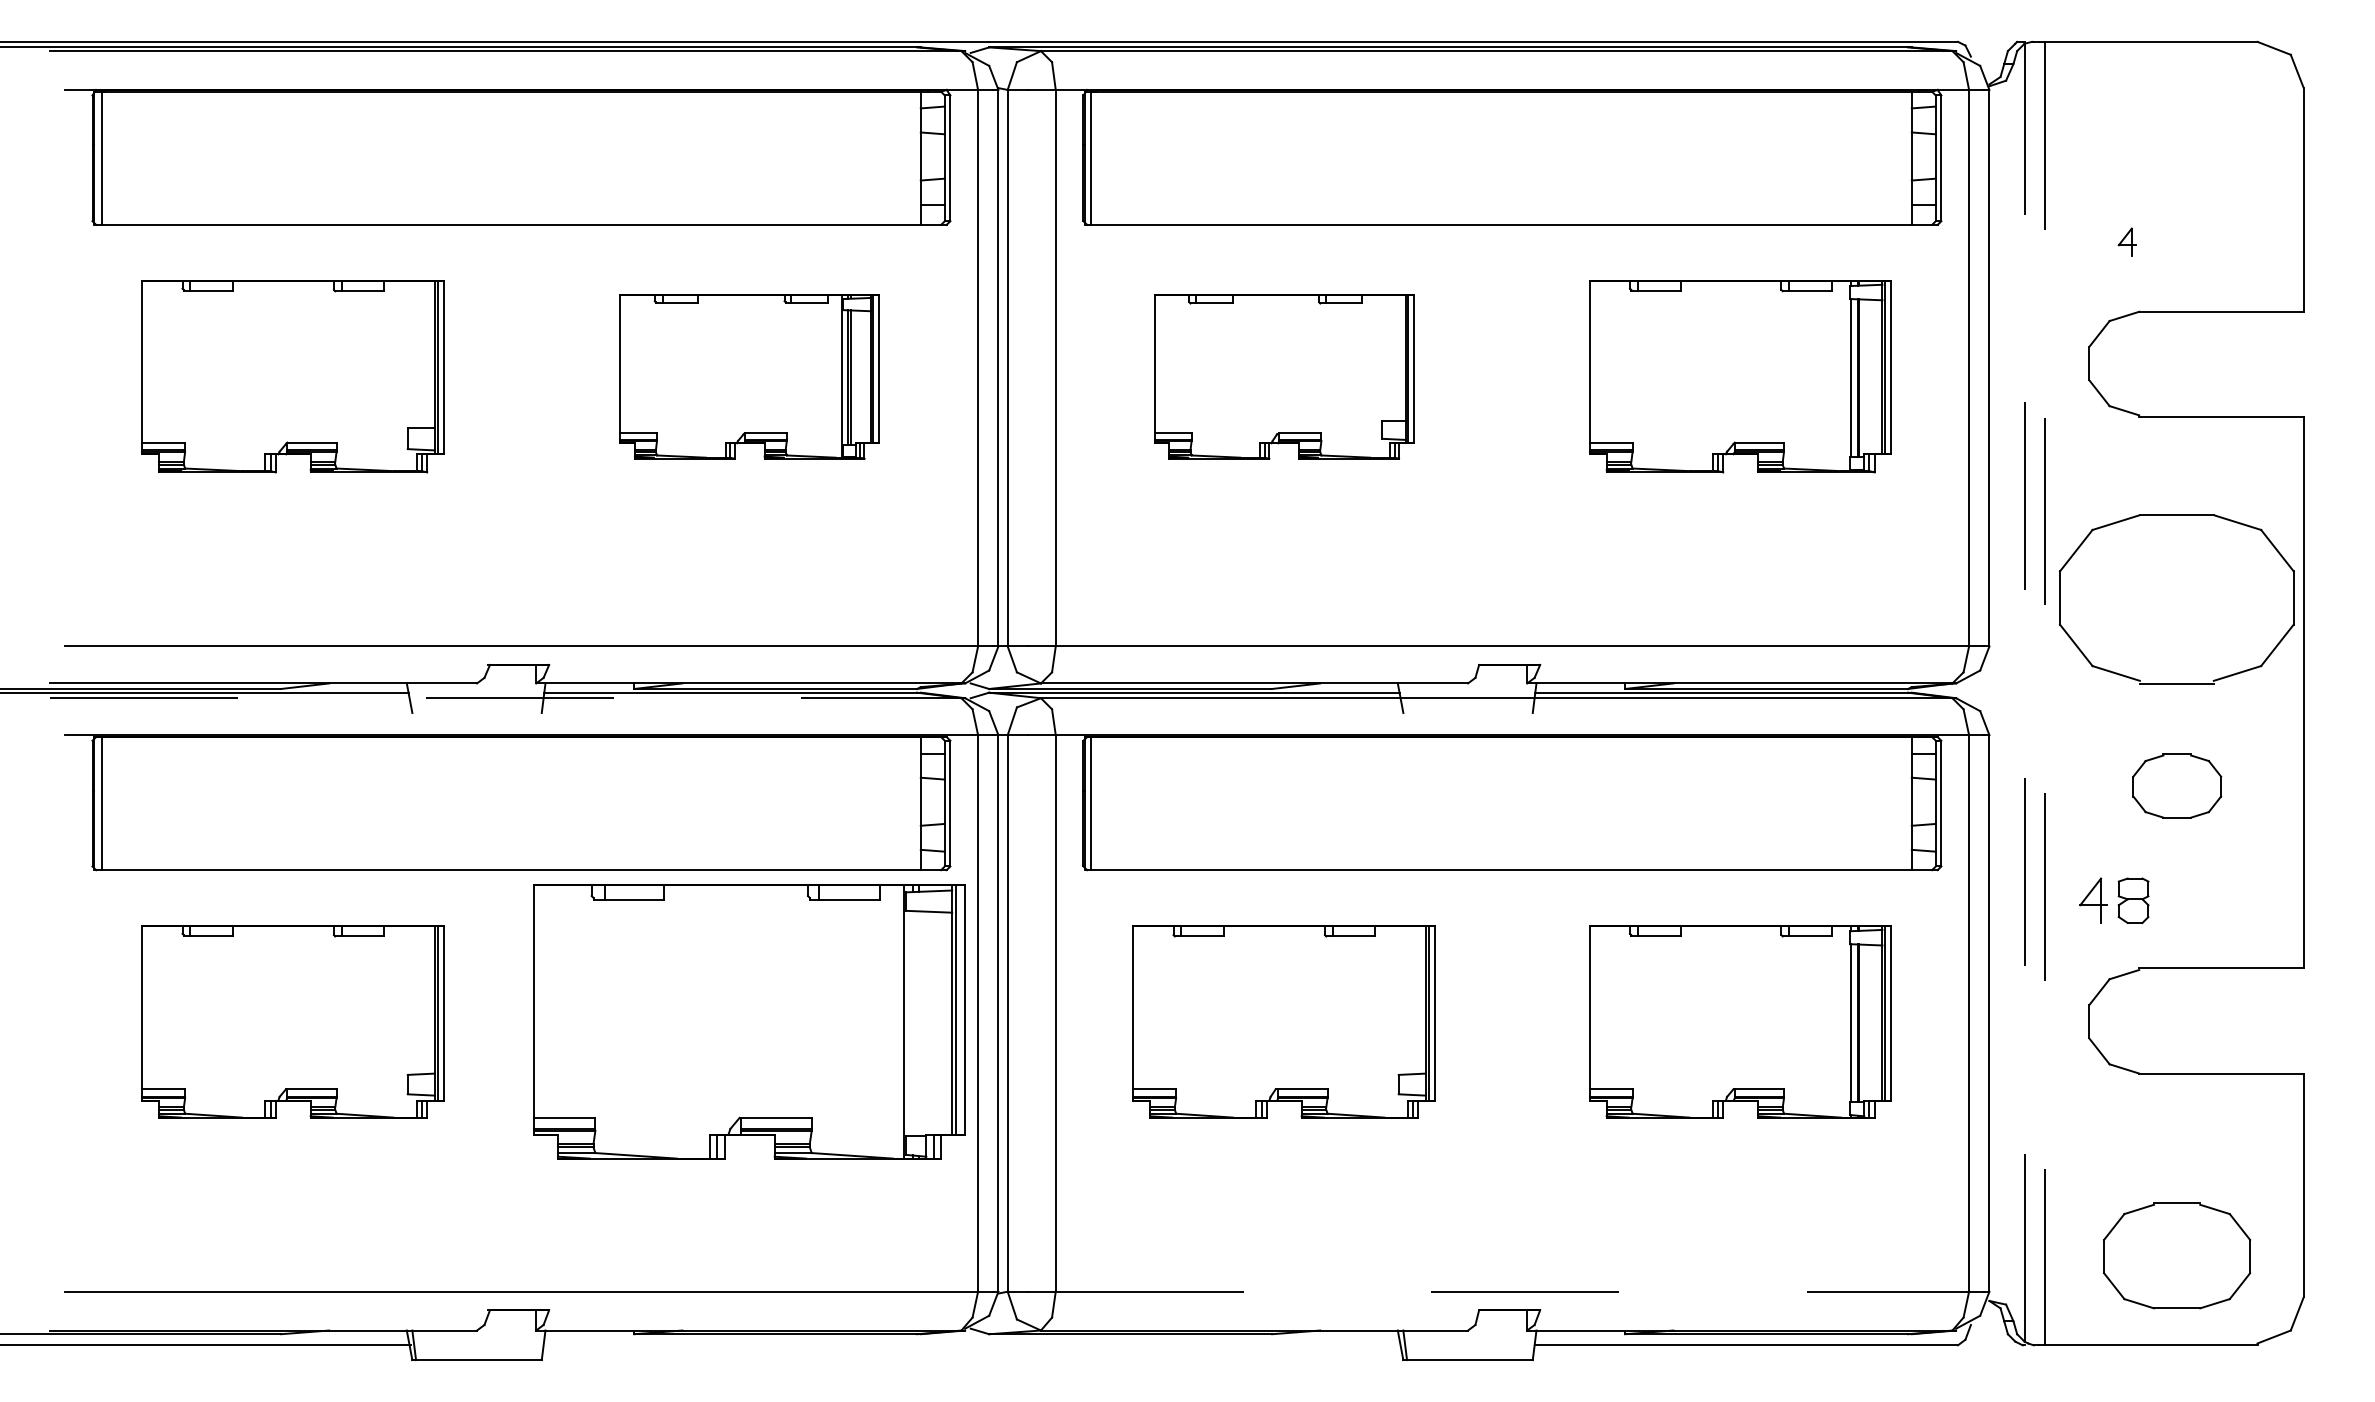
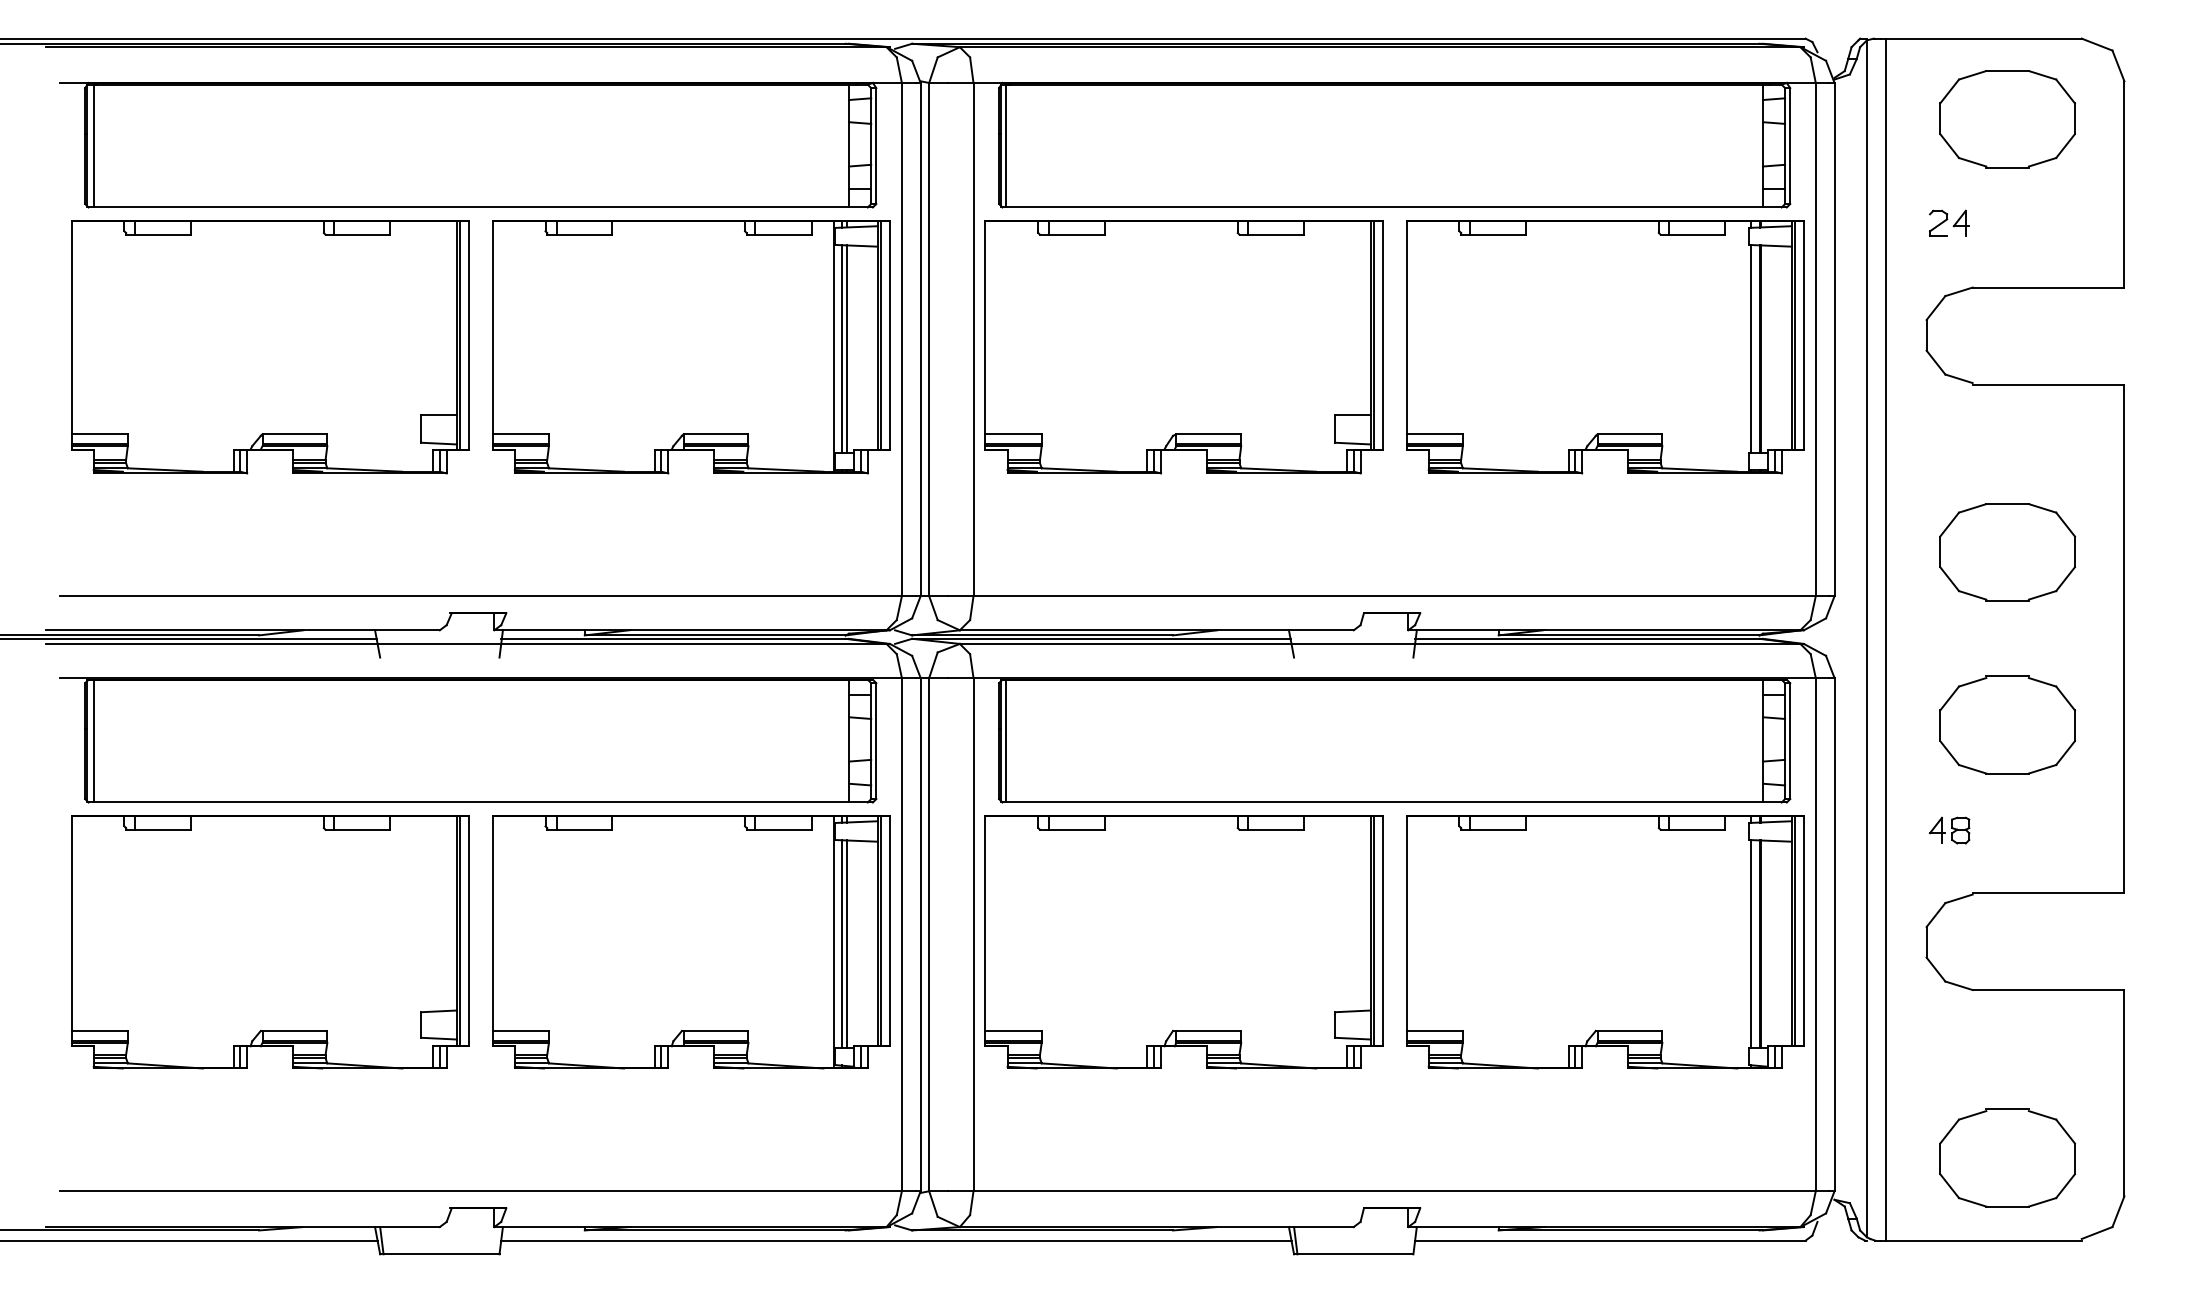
part: (2177, 129) -> (2007, 119), added
part: (2101, 241) -> (1937, 222), added
part: (293, 376) -> (270, 347), size x1.43
part: (749, 376) -> (691, 347), size x1.67
part: (1284, 376) -> (1184, 347), size x1.67
part: (1740, 376) -> (1604, 347), size x1.43
part: (2177, 598) -> (2007, 551), size x0.62
line: (2024, 692) -> (1866, 638), dashed -> solid
line: (2044, 693) -> (1885, 639), dashed -> solid
line: (505, 698) -> (466, 644), dashed -> solid
part: (2177, 785) -> (2007, 724), size x1.67
part: (2113, 900) -> (1948, 830), size x0.62
part: (293, 1021) -> (270, 942), size x1.43
part: (1284, 1021) -> (1184, 942), size x1.43
part: (1740, 1021) -> (1604, 942), size x1.43
line: (913, 1023) -> (842, 943), added
line: (918, 1023) -> (846, 943), added
line: (1512, 1291) -> (1394, 1191), dashed -> solid
line: (972, 1345) -> (896, 1240), added

